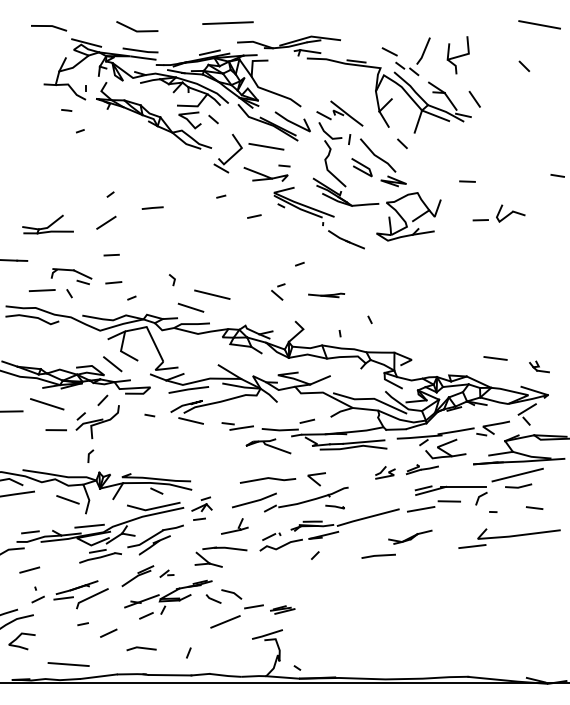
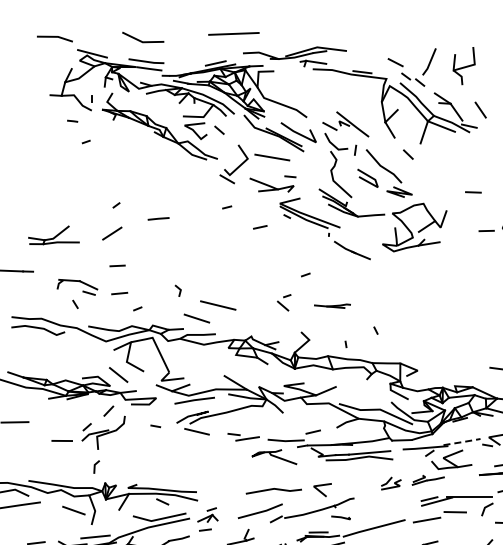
line: (41, 290) -> (47, 301), removed
line: (47, 404) -> (53, 415), removed
line: (457, 431) -> (463, 442), solid -> dashed

